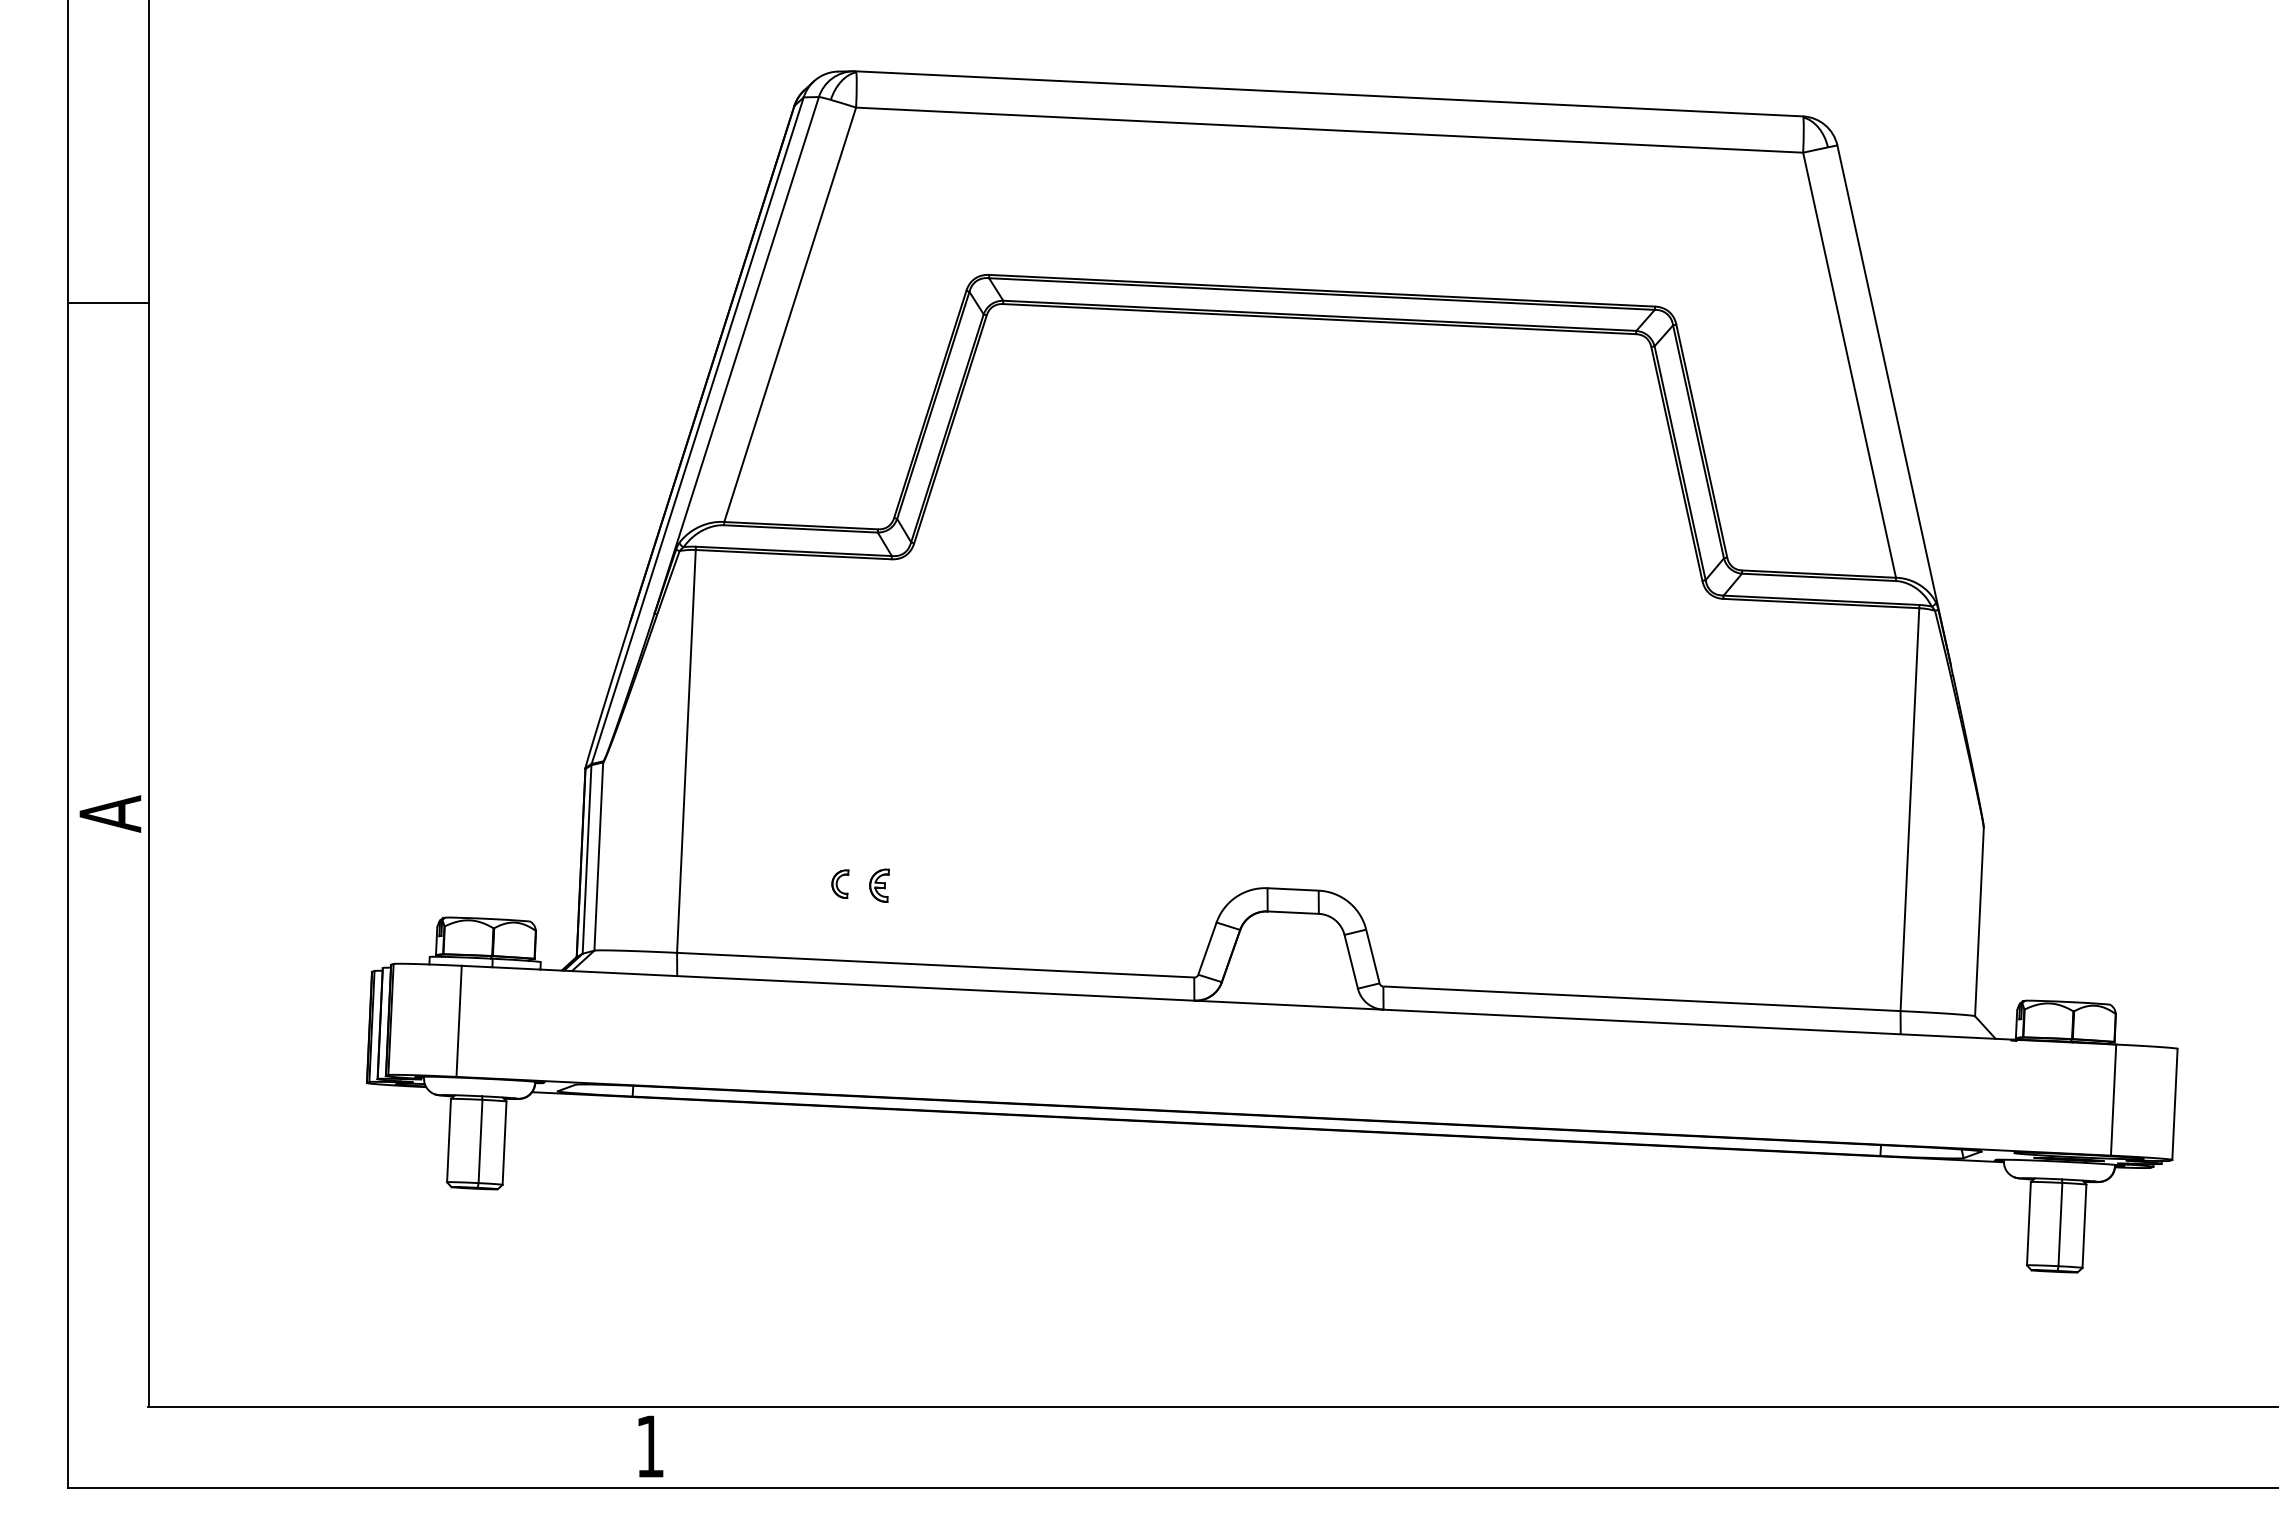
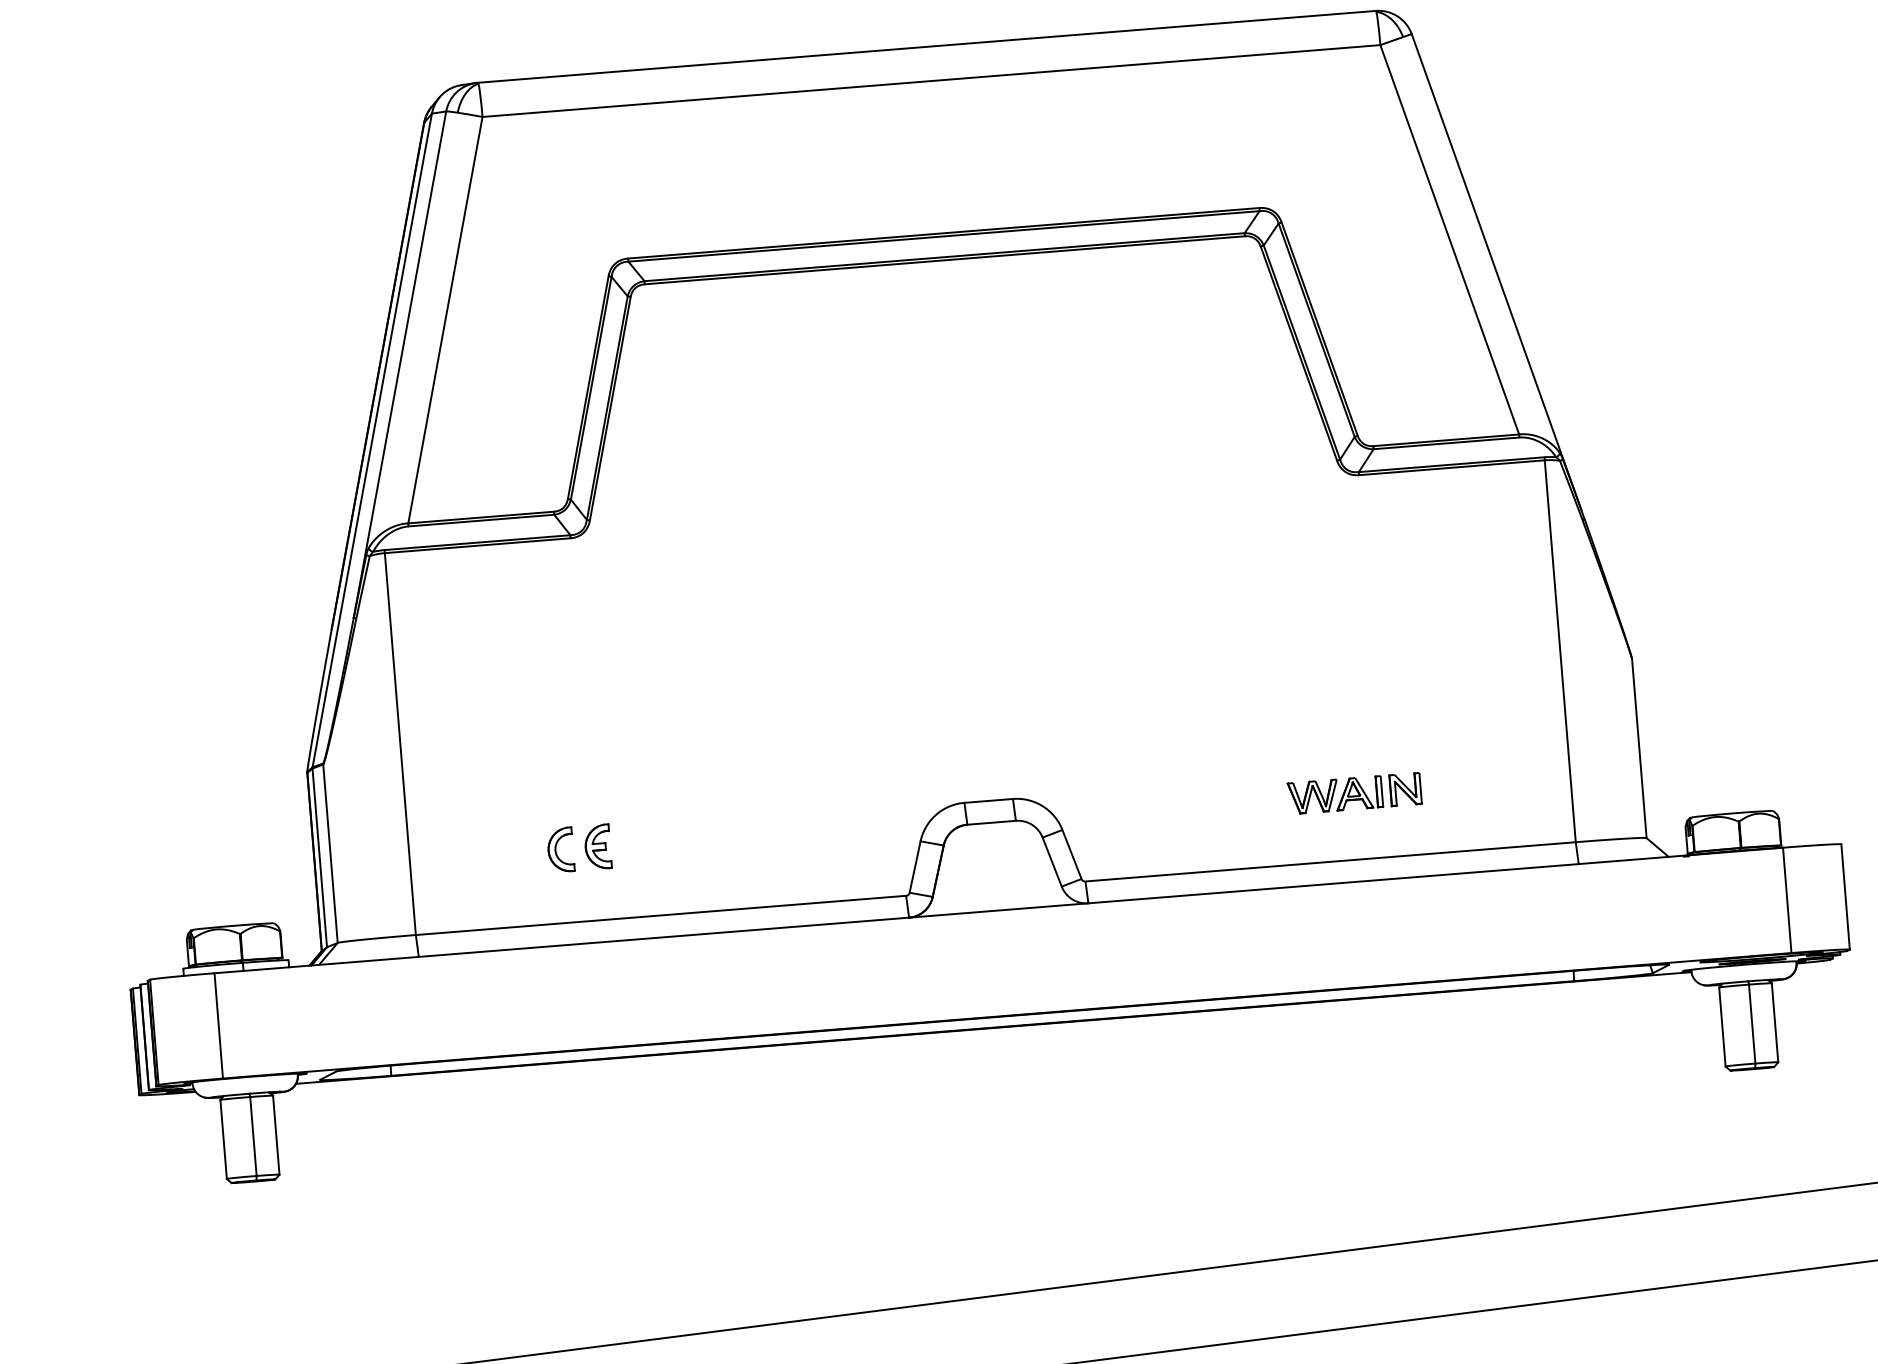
part: (840, 884) -> (561, 850), size x1.67
part: (879, 885) -> (598, 847), size x1.43
part: (1676, 930) -> (1354, 793), added

